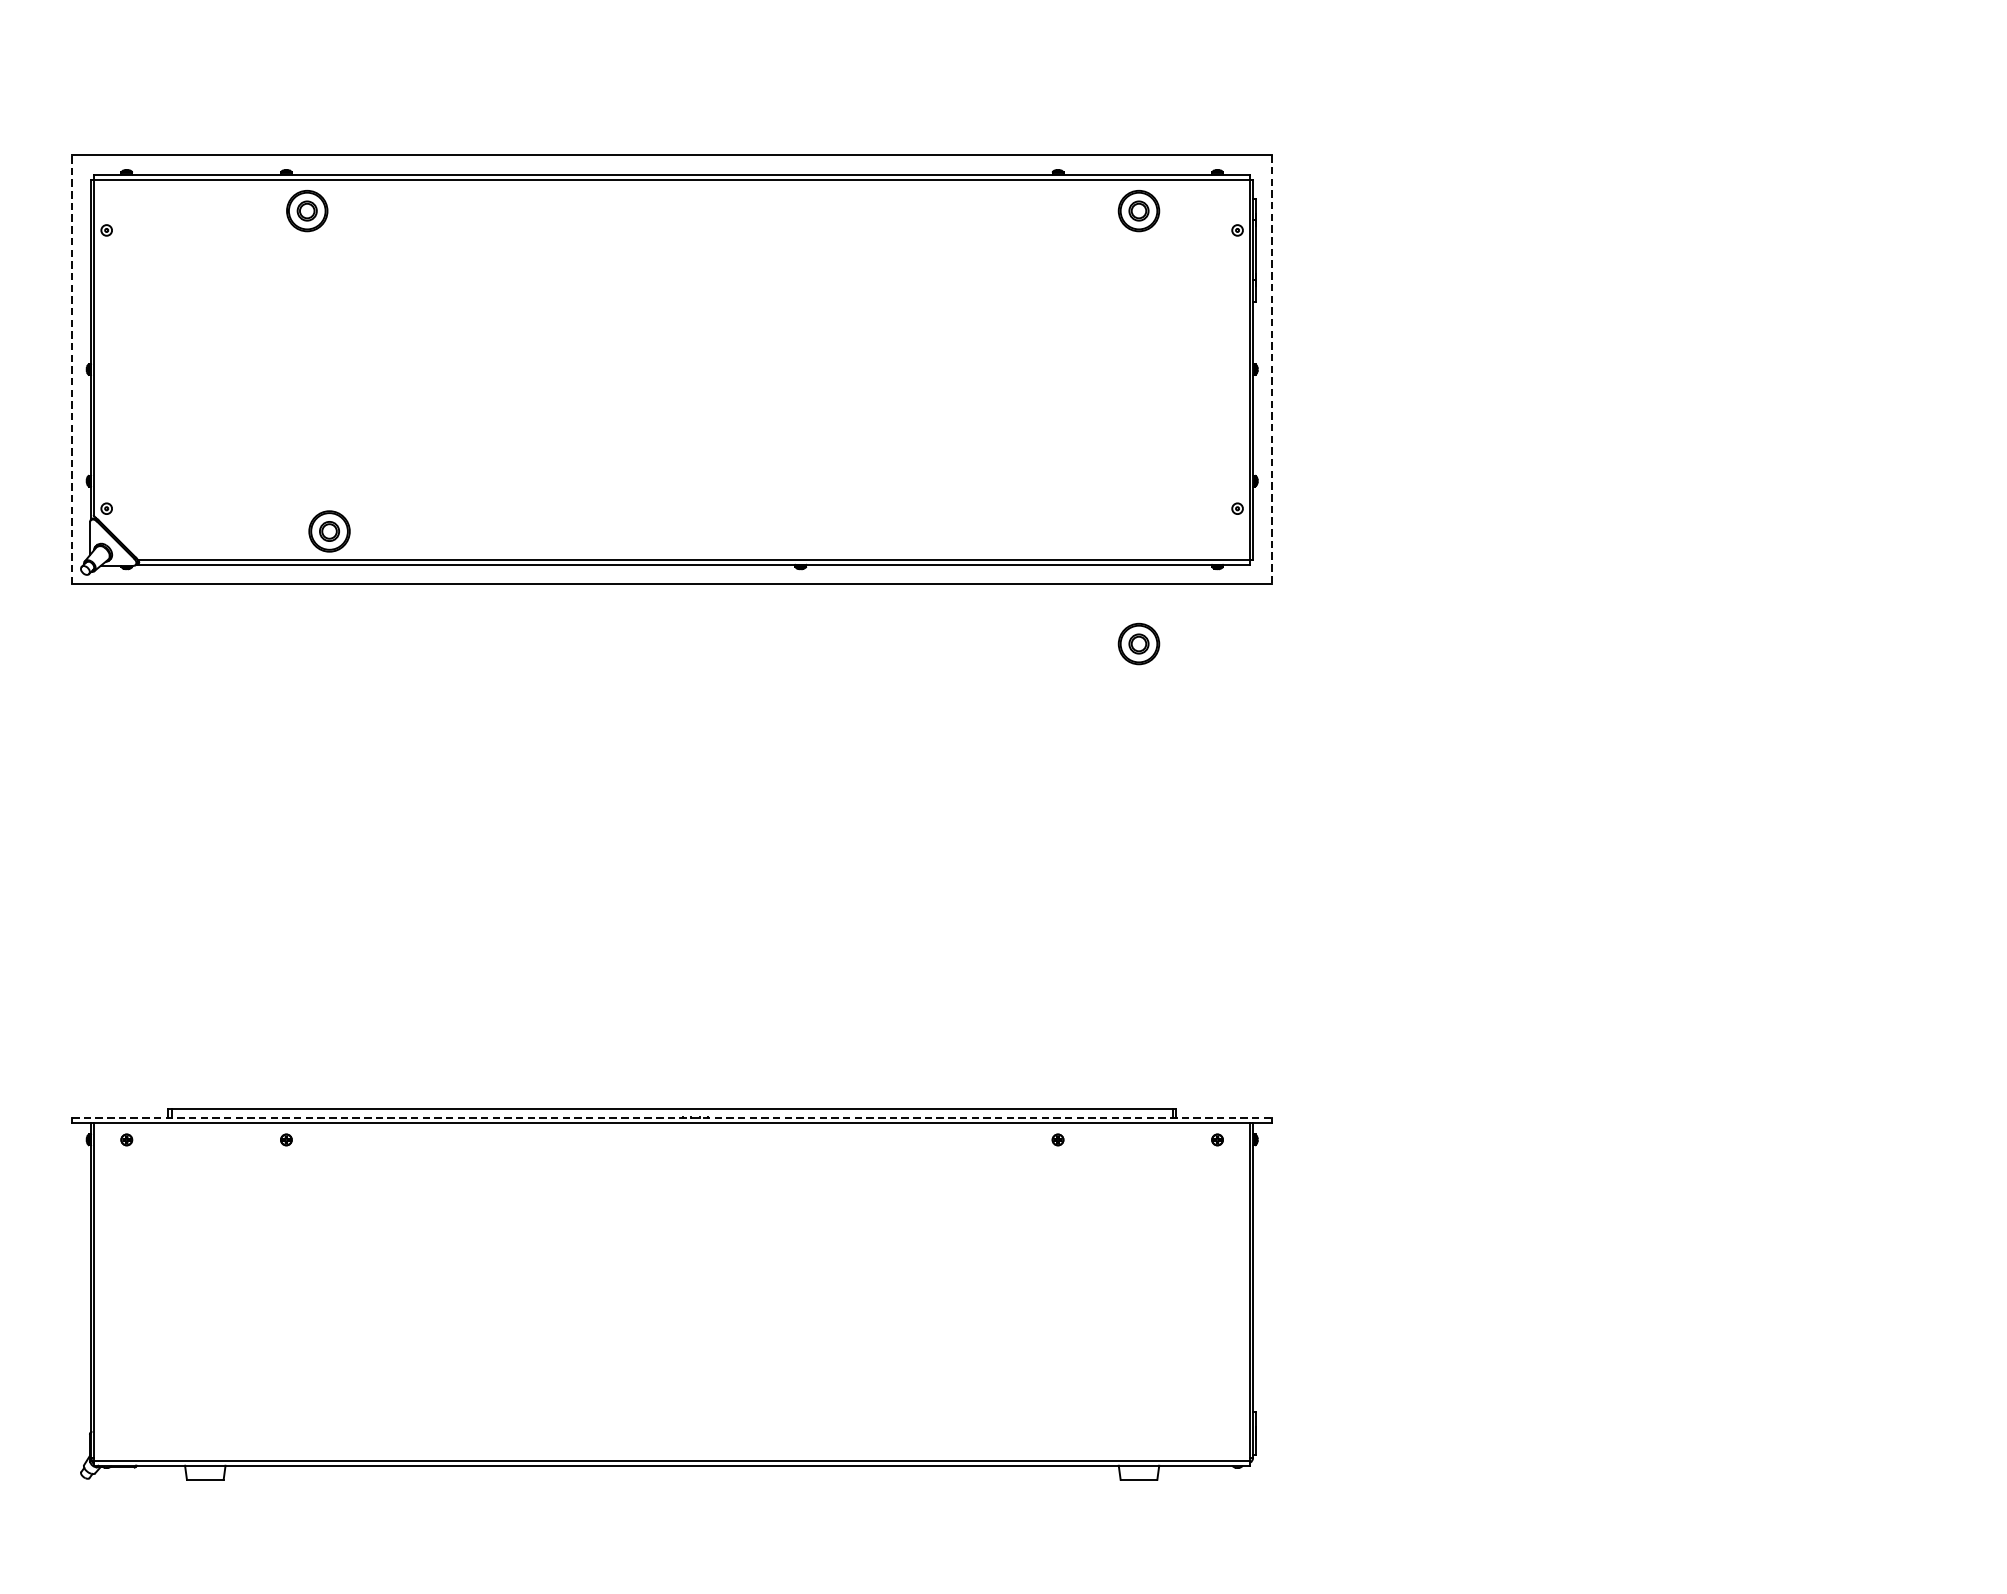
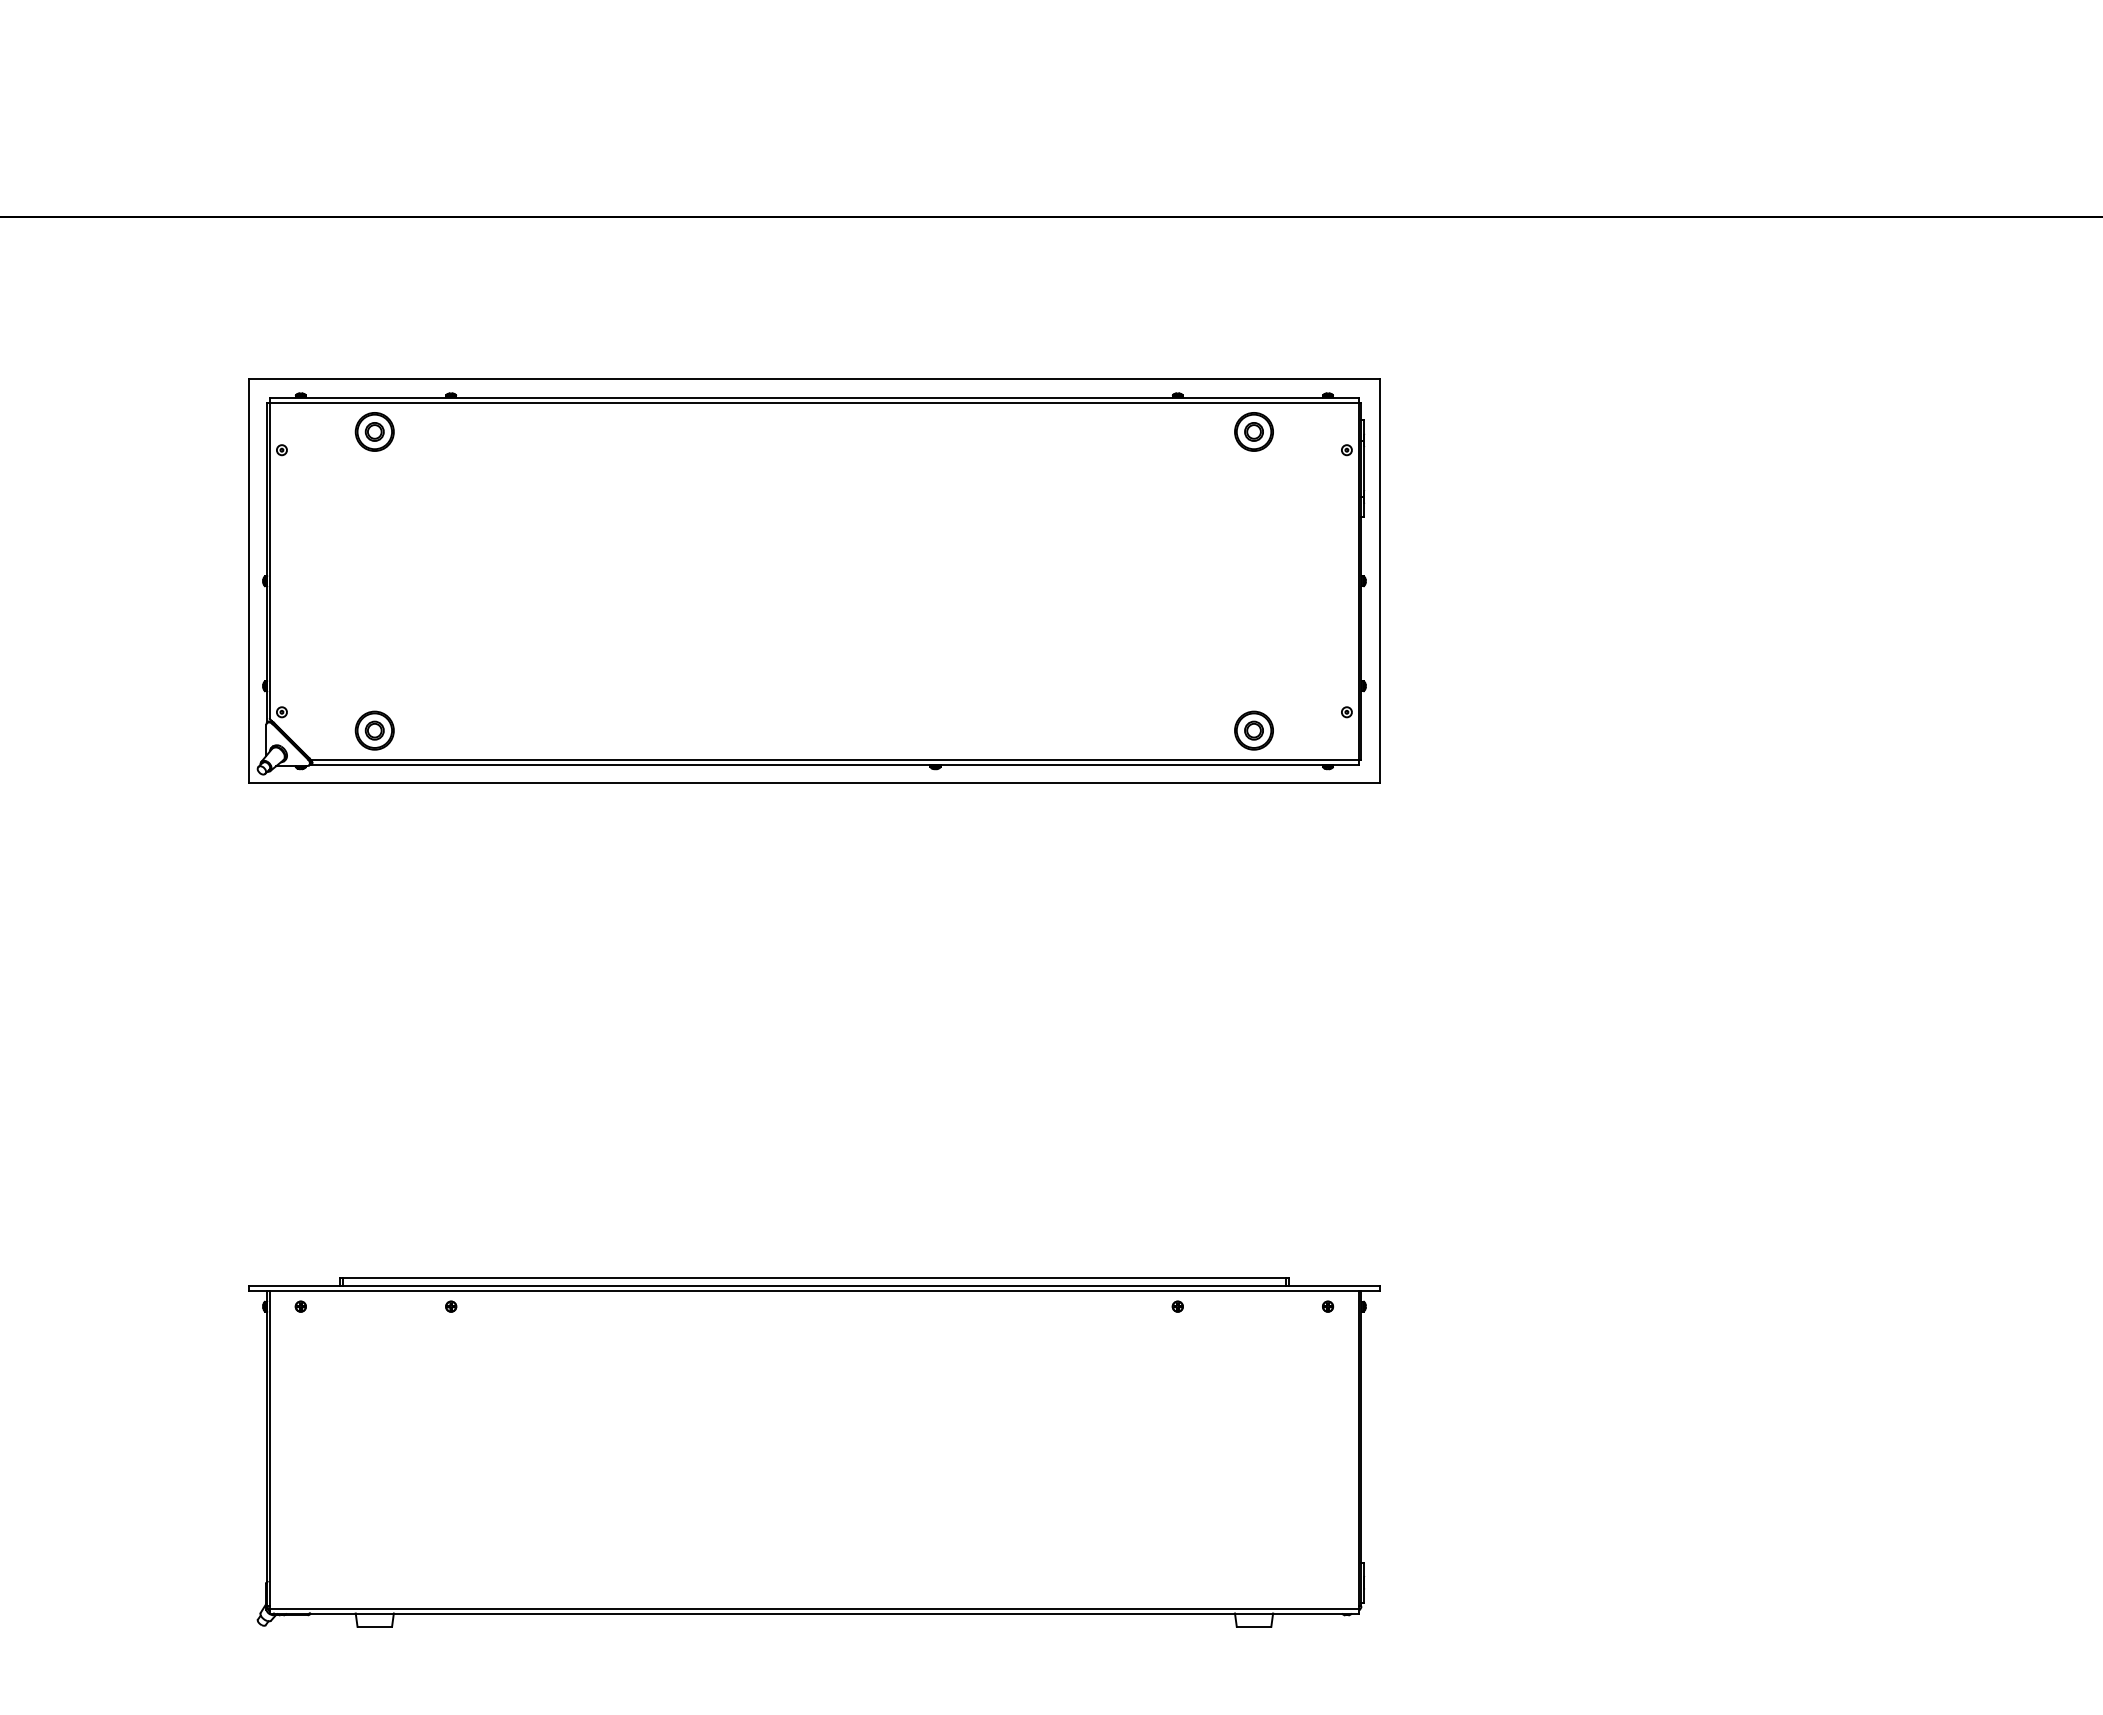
part: (306, 210) -> (374, 431), moved
line: (72, 369) -> (249, 581), dashed -> solid
line: (1272, 369) -> (1379, 581), dashed -> solid
part: (329, 531) -> (374, 730), moved
part: (1138, 643) -> (1253, 730), moved
line: (673, 1117) -> (815, 1285), dashed -> solid

